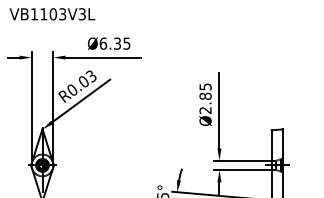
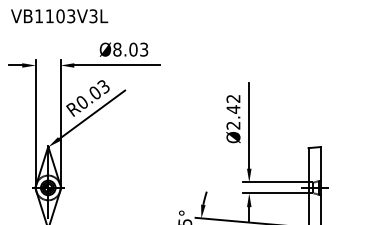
text: (114, 43) -> (130, 49), Ø6.35 -> Ø8.03
text: (205, 91) -> (233, 104), Ø2.85 -> Ø2.42

